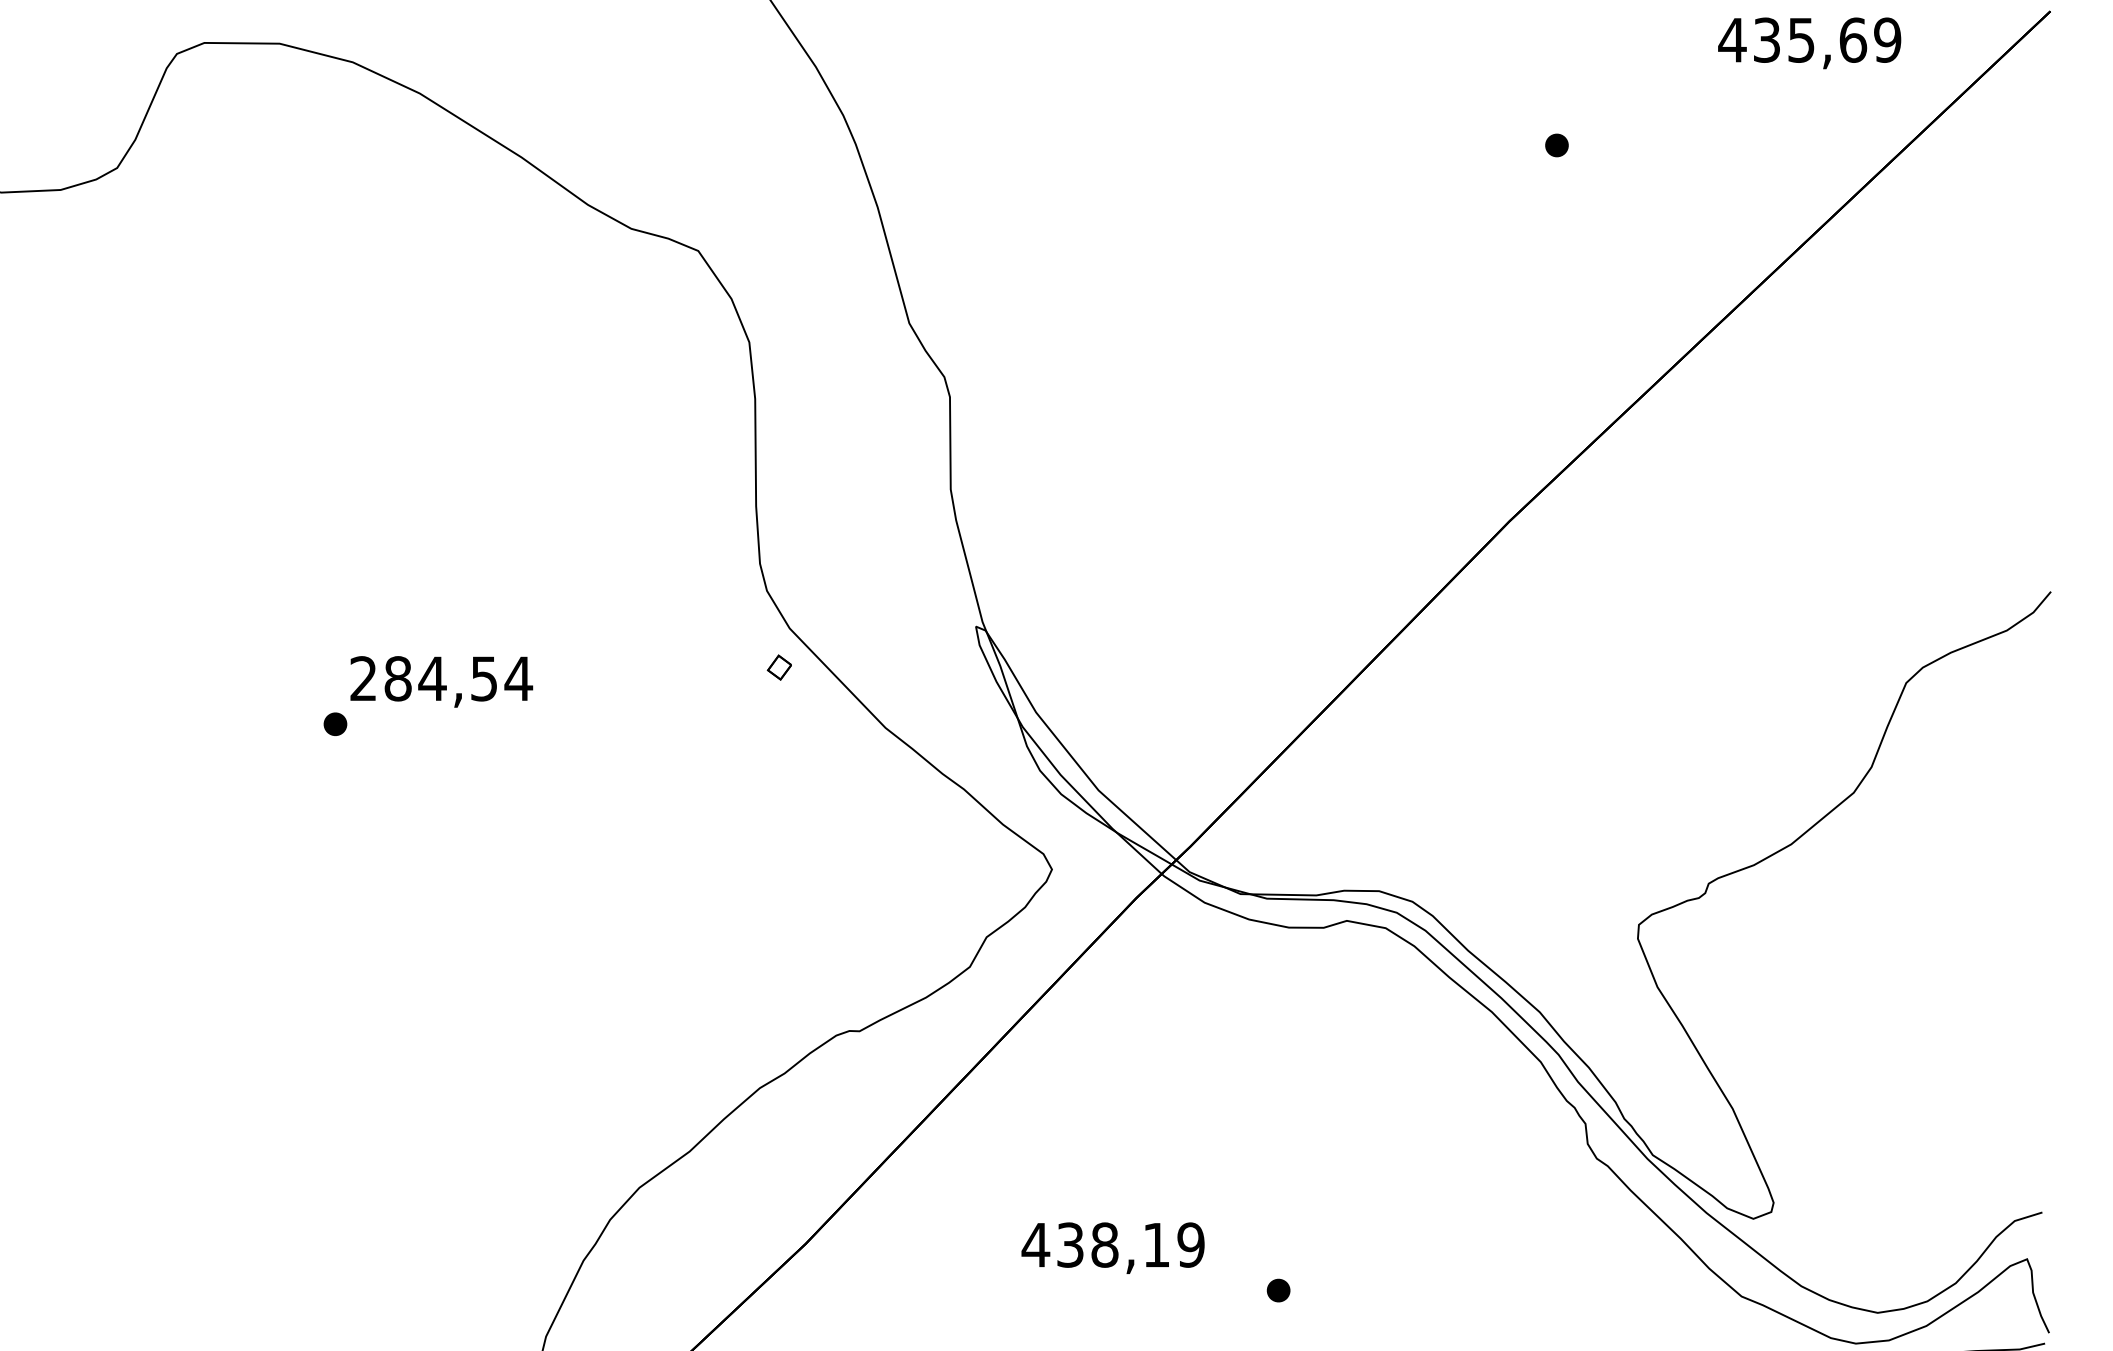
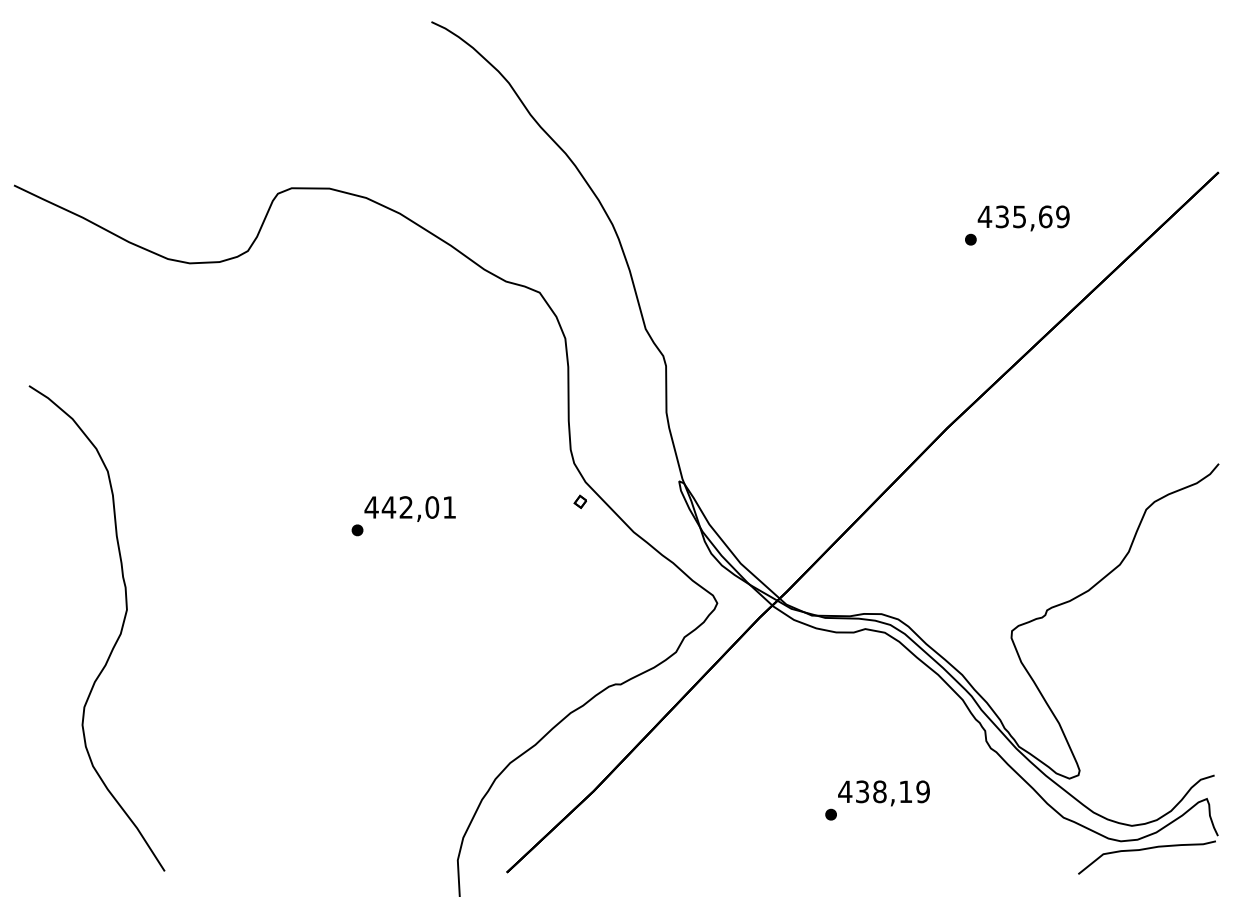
text: (1809, 43) -> (1023, 218), moved
text: (440, 678) -> (410, 507), 284,54 -> 442,01
text: (1112, 1248) -> (883, 793), moved

